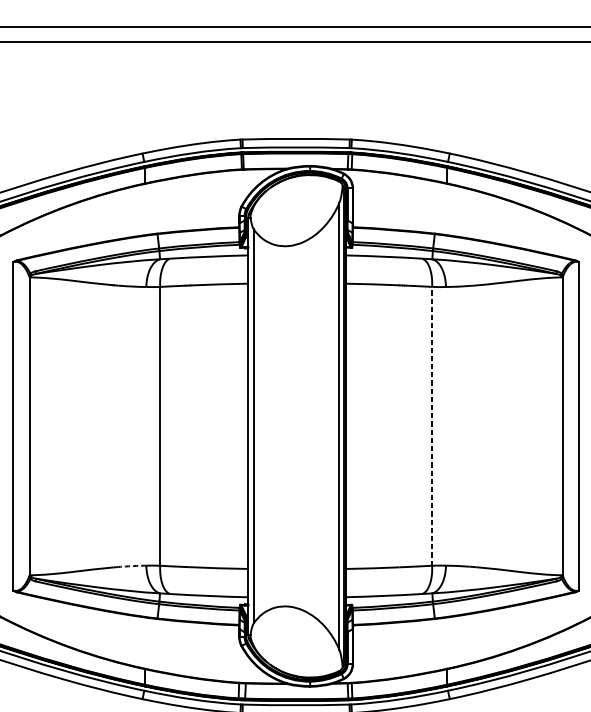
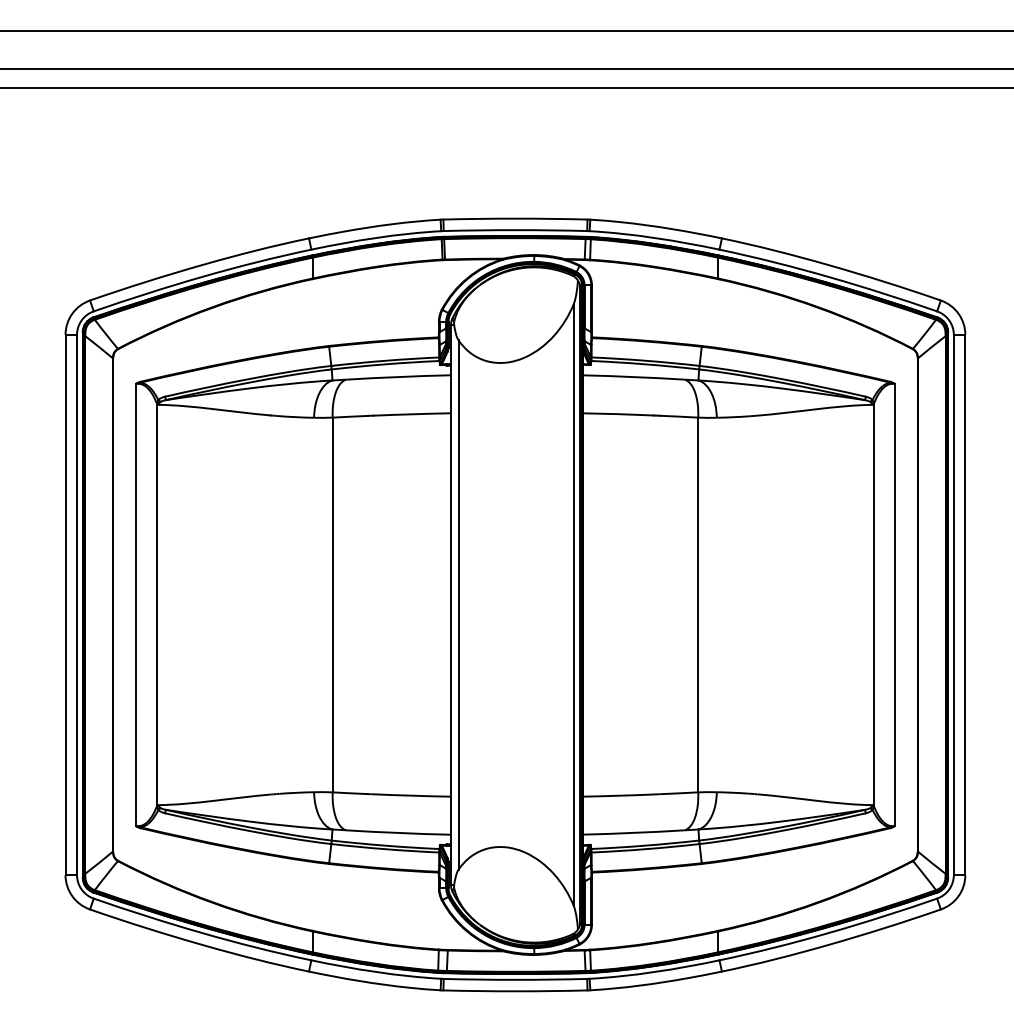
line: (432, 425) -> (698, 604), dashed -> solid
arc: (133, 565) -> (296, 792), dashed -> solid

